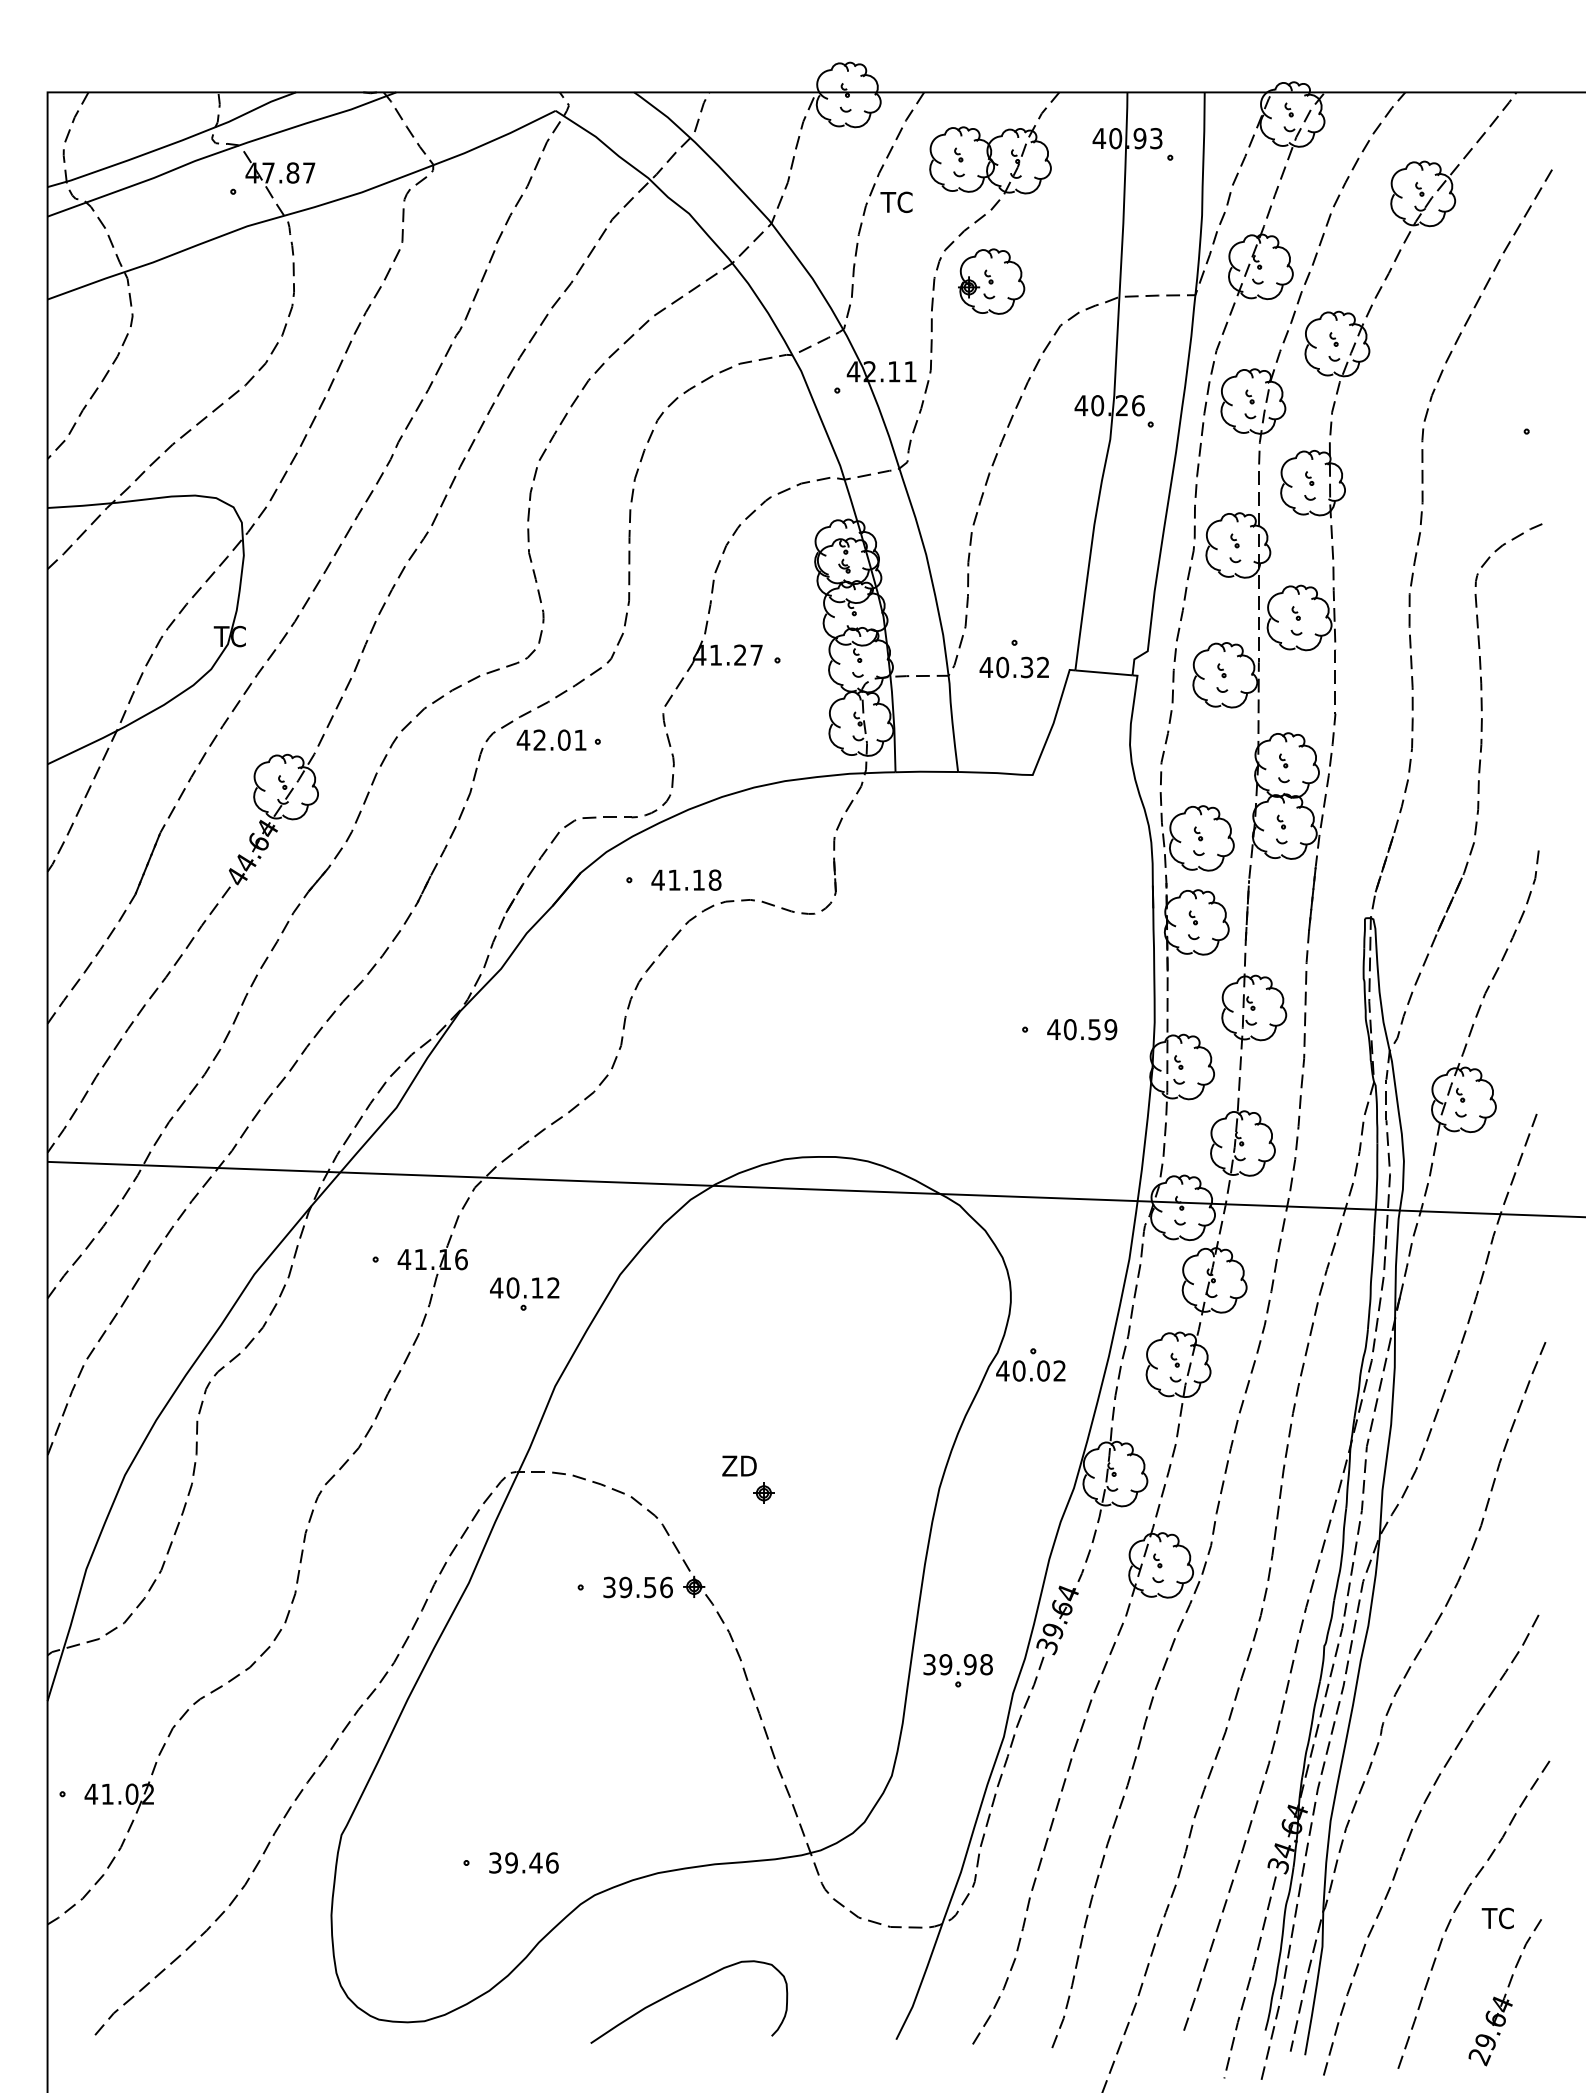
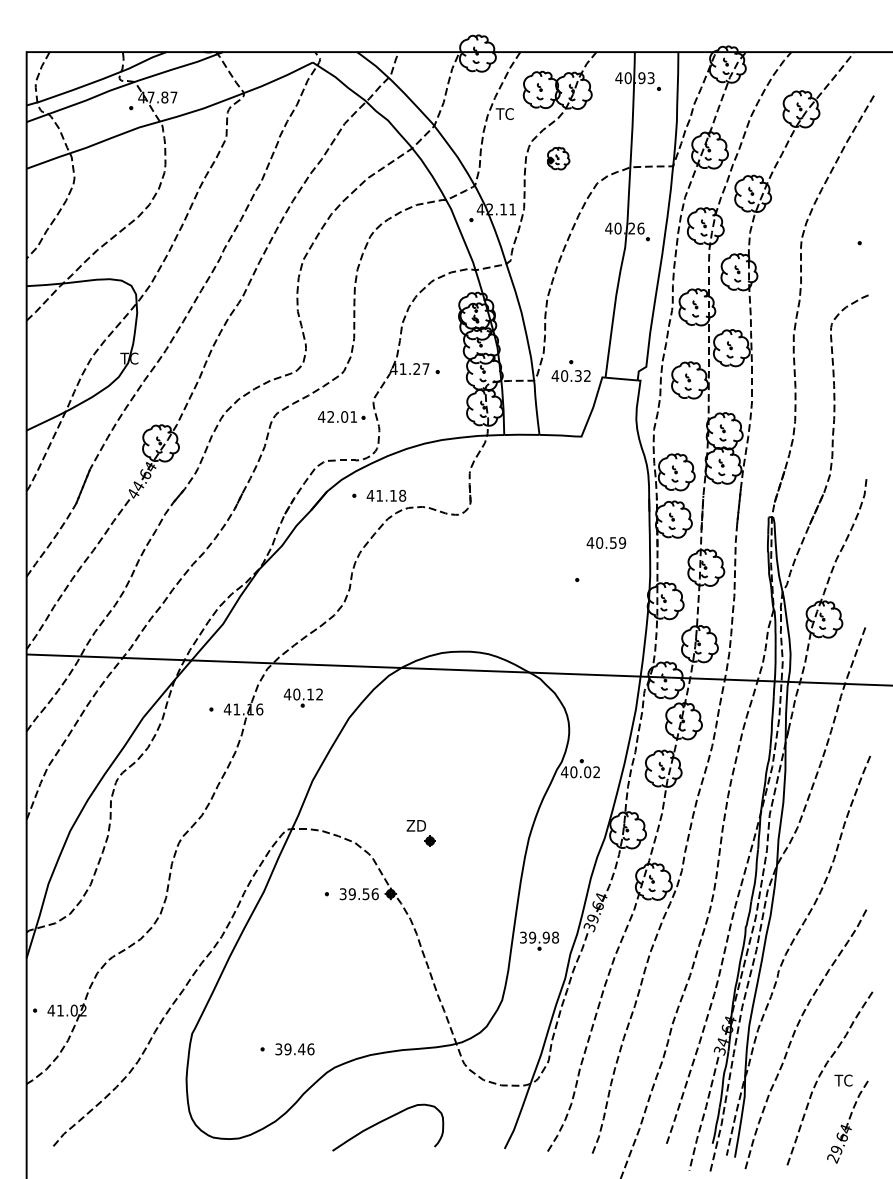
part: (991, 281) -> (558, 158), size x0.6
part: (558, 739) -> (341, 416), moved
text: (1082, 1028) -> (606, 542), moved
part: (523, 1293) -> (302, 697), moved

